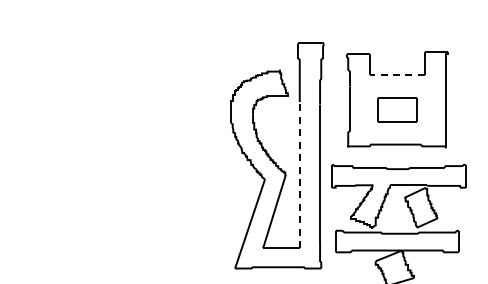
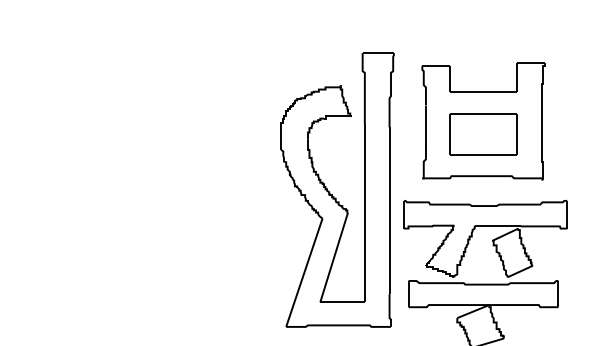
line: (397, 75) -> (483, 92), dashed -> solid
part: (397, 109) -> (483, 133), size x1.43
line: (299, 174) -> (364, 212), dashed -> solid

